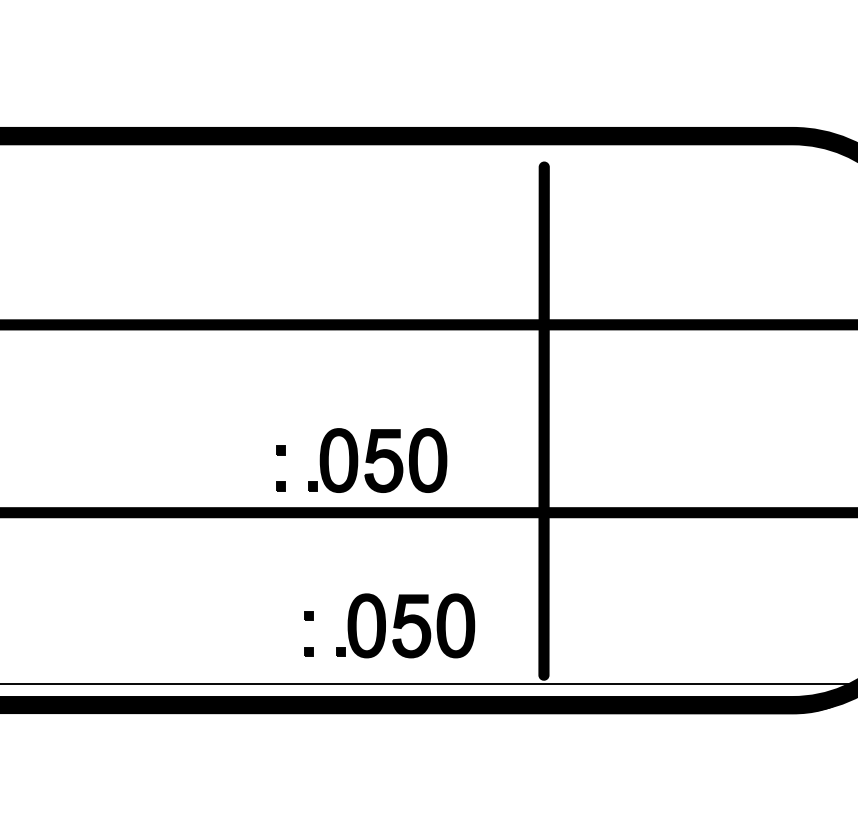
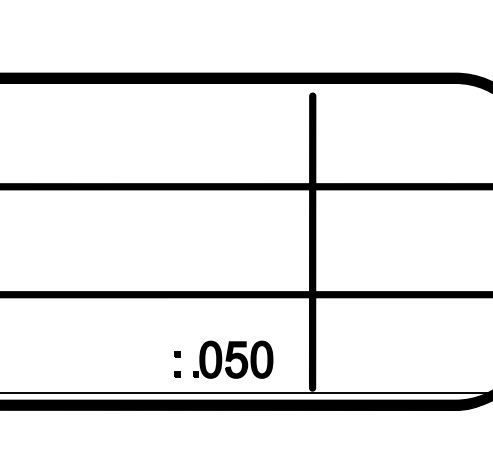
part: (361, 460) -> (207, 264), removed

